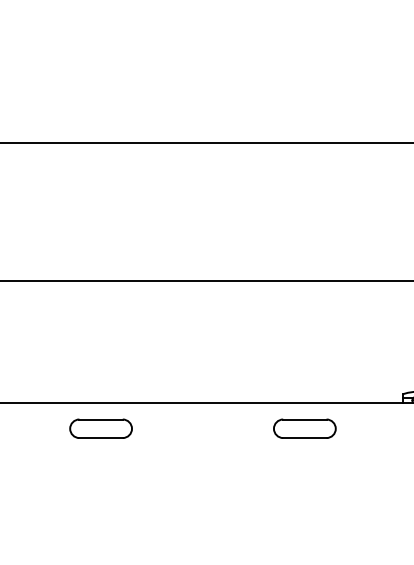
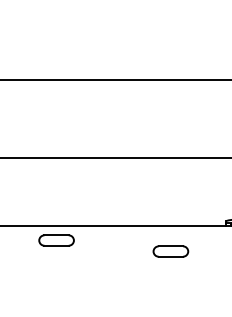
part: (304, 428) -> (170, 251), moved

